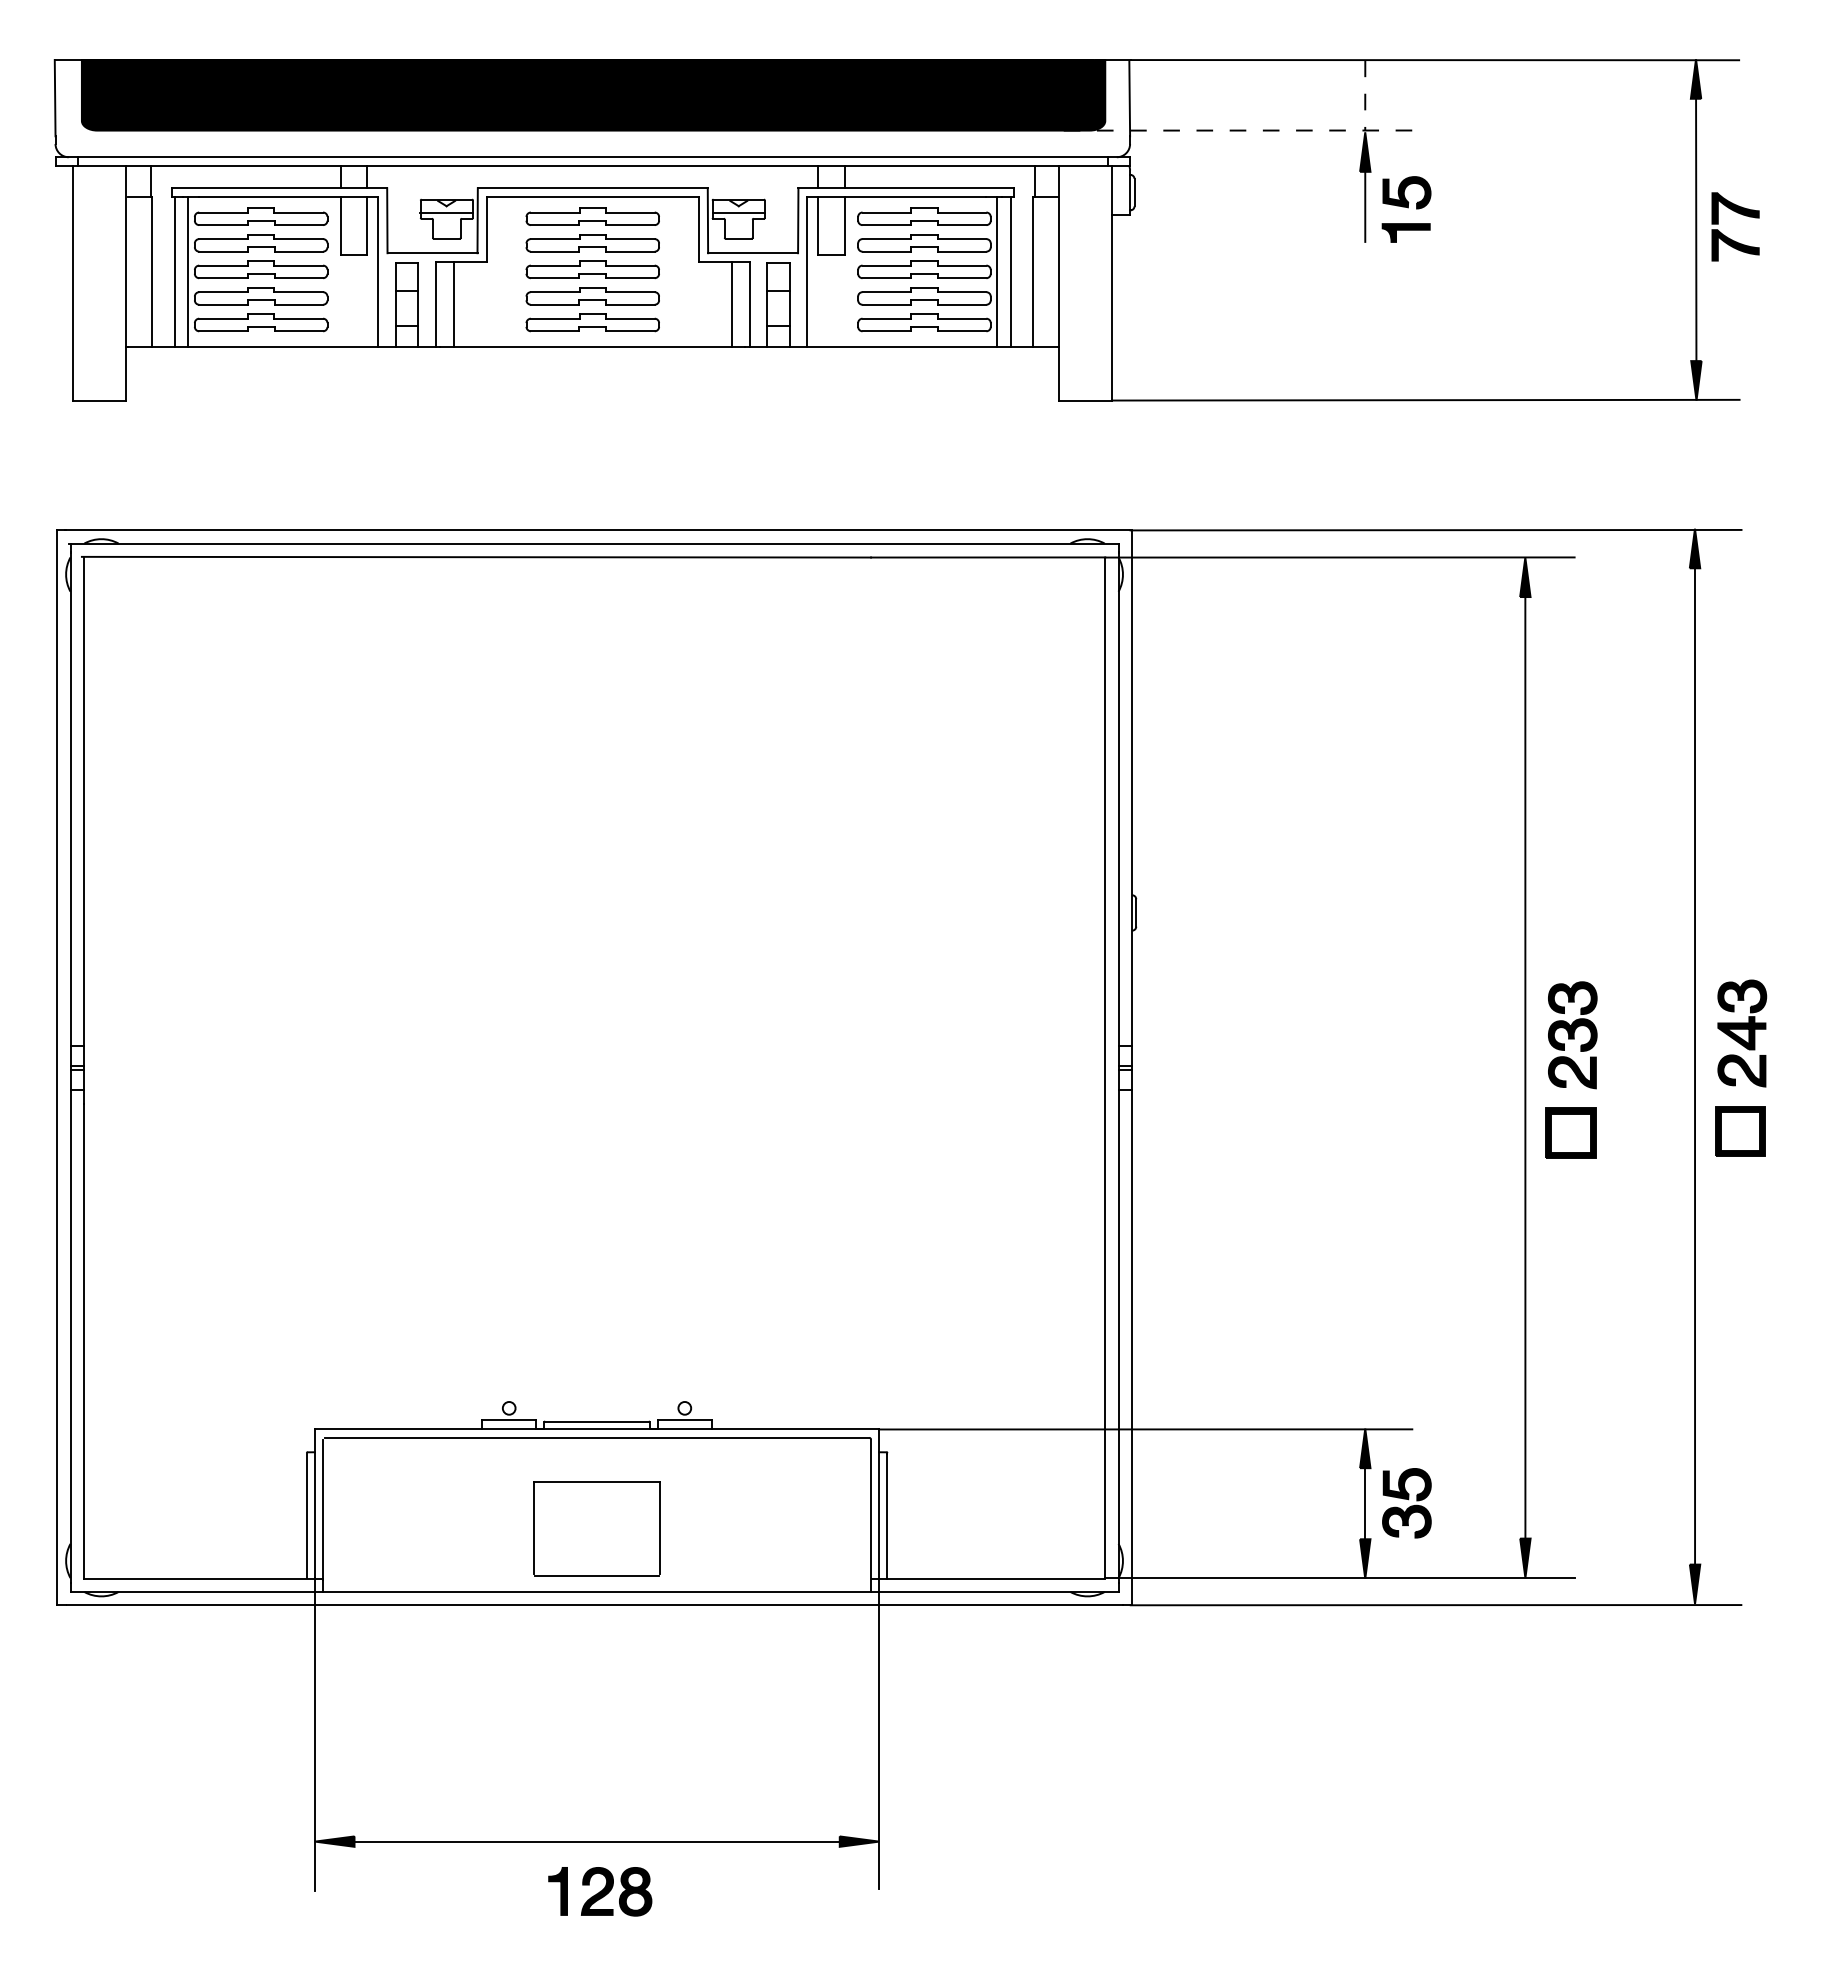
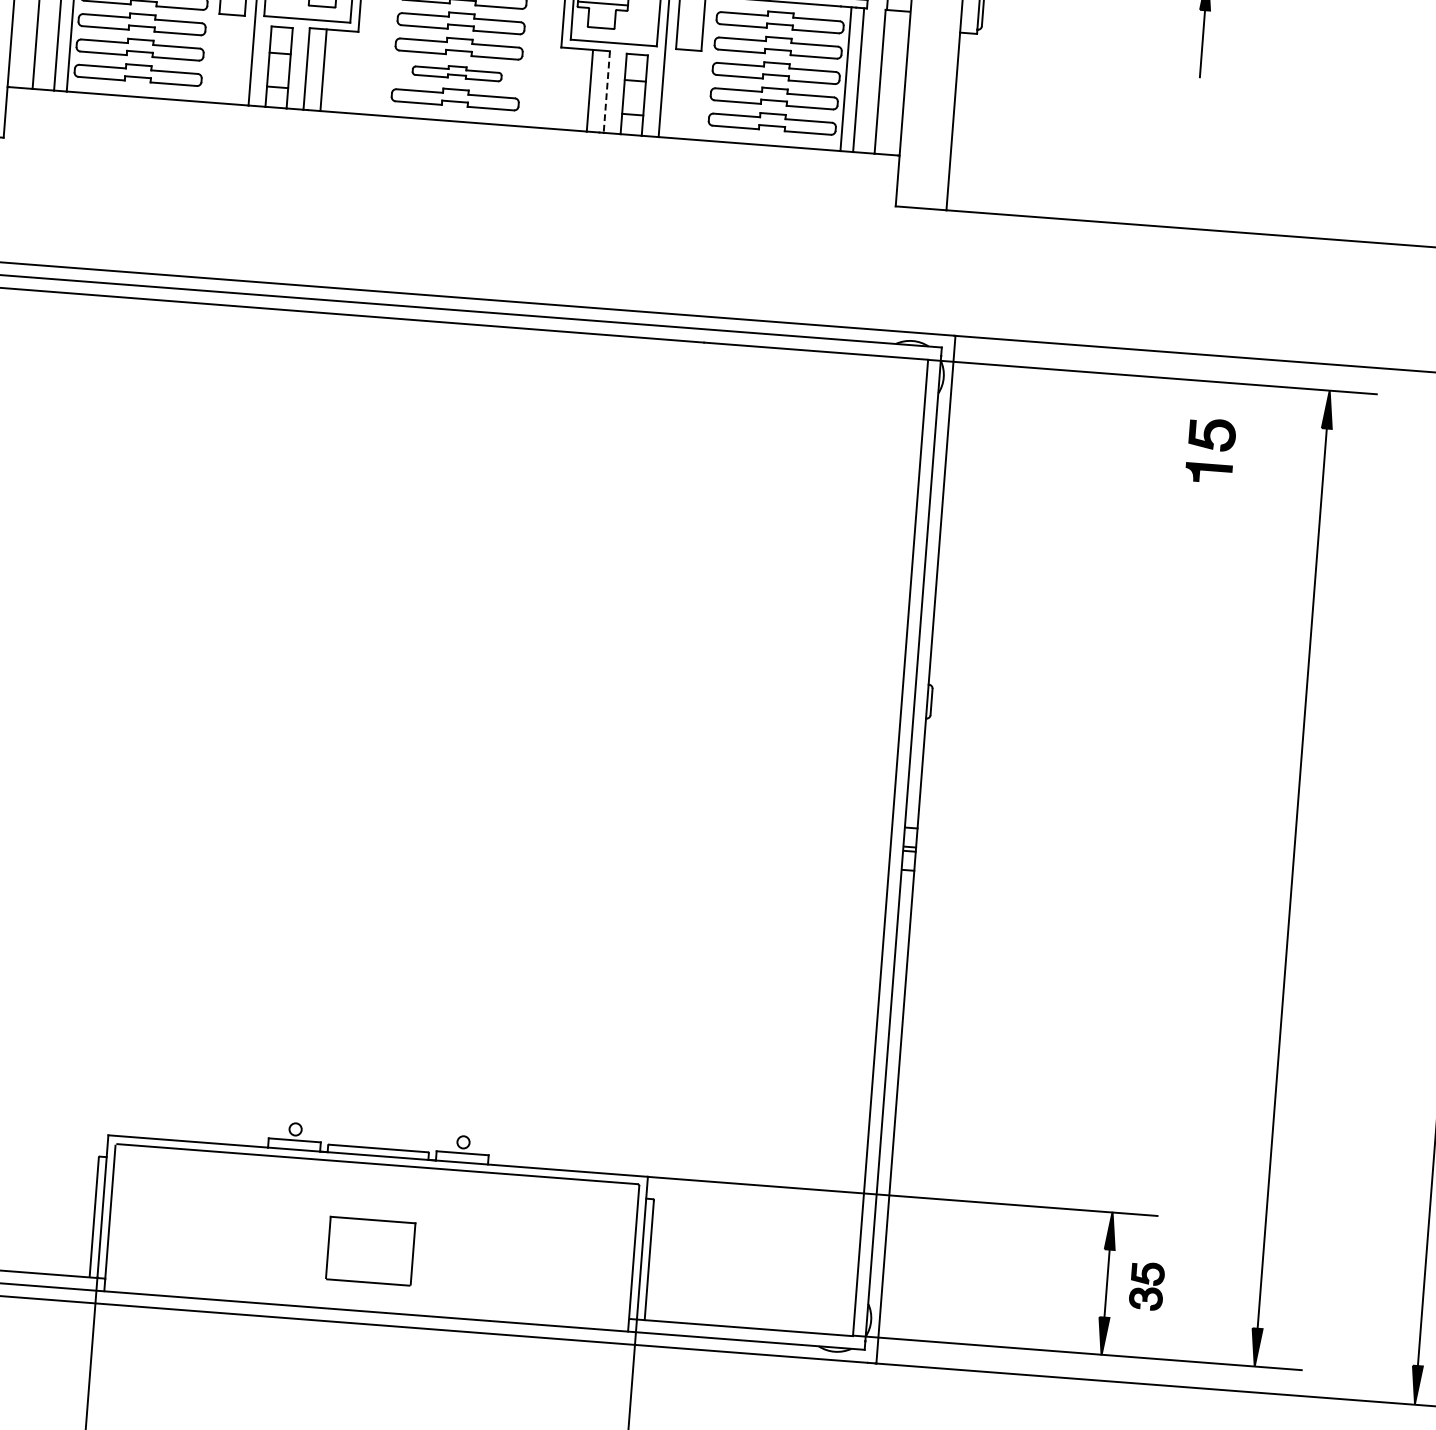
part: (1406, 209) -> (1210, 450), moved
part: (592, 296) -> (457, 72), size x0.7
line: (749, 304) -> (606, 91), solid -> dashed
part: (1571, 1069) -> (1336, 883), removed
part: (1406, 1503) -> (1146, 1286), size x0.7
part: (596, 1528) -> (370, 1250), size x0.7

